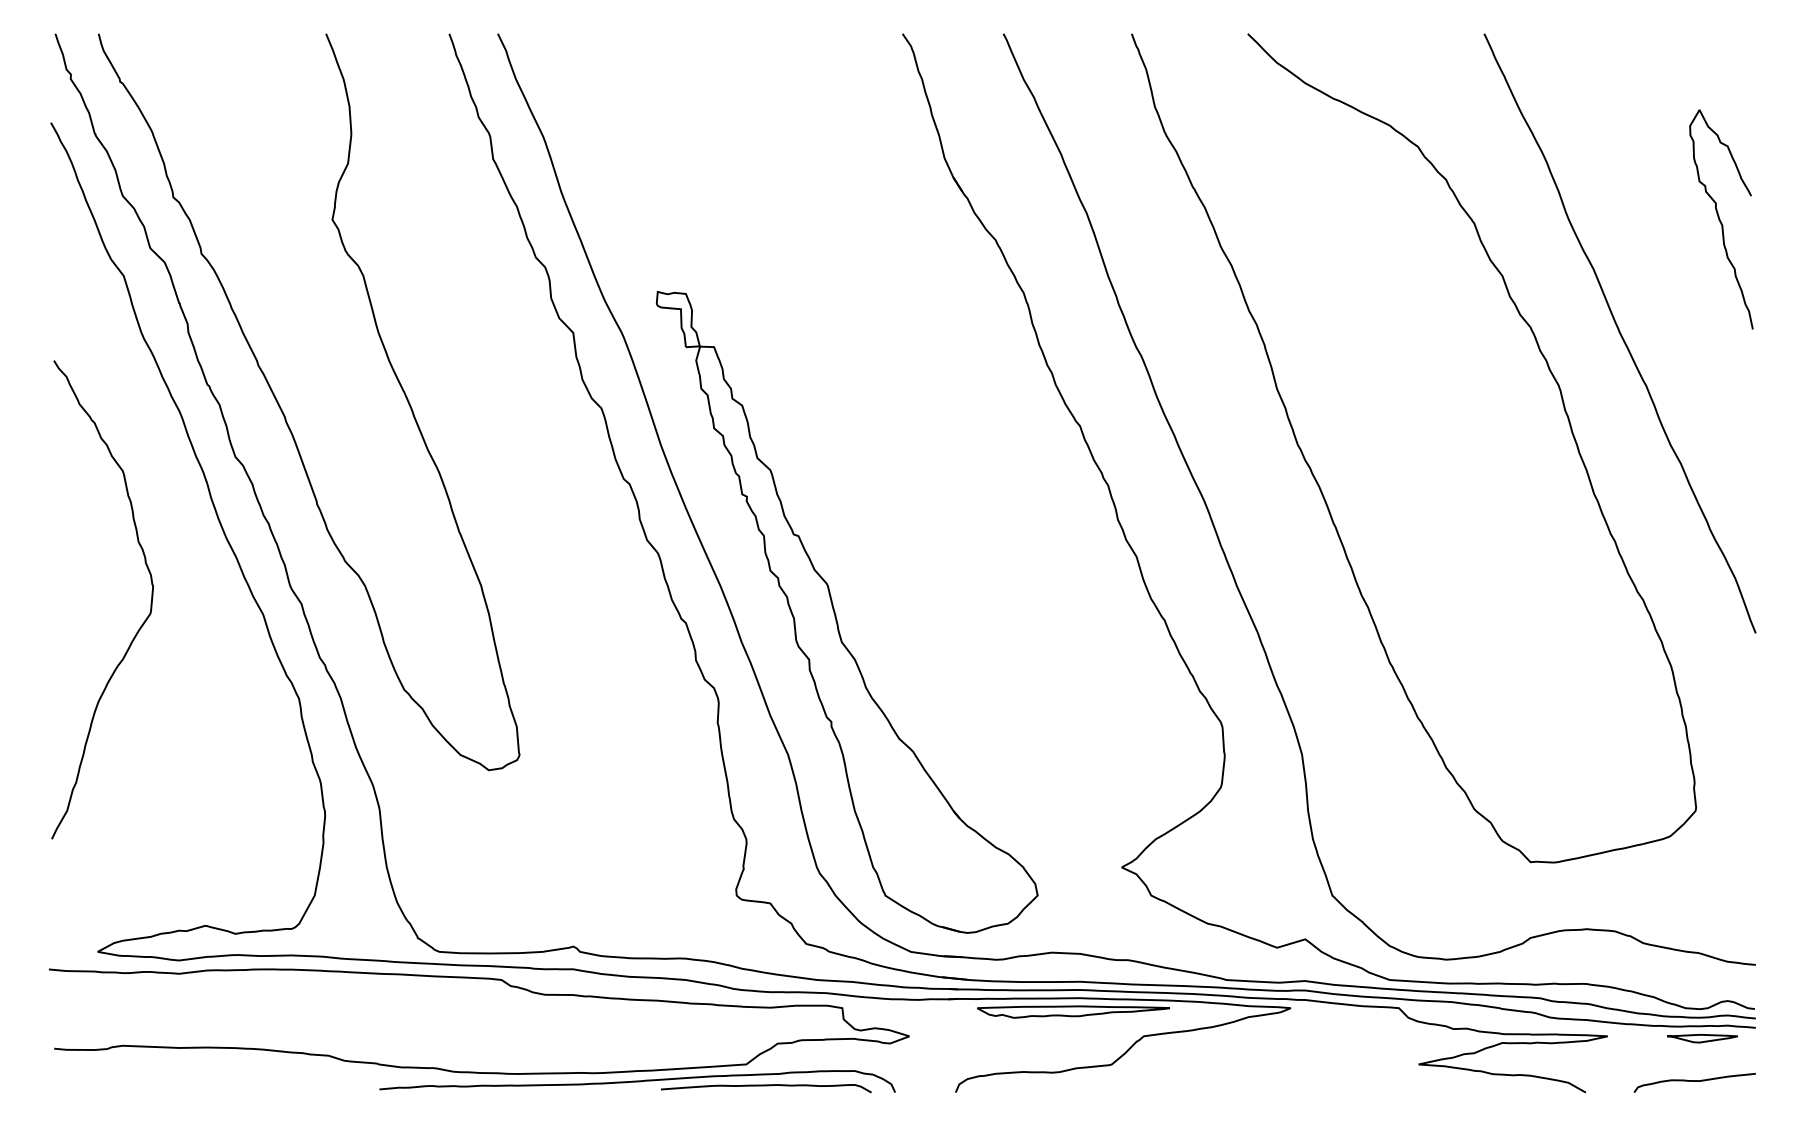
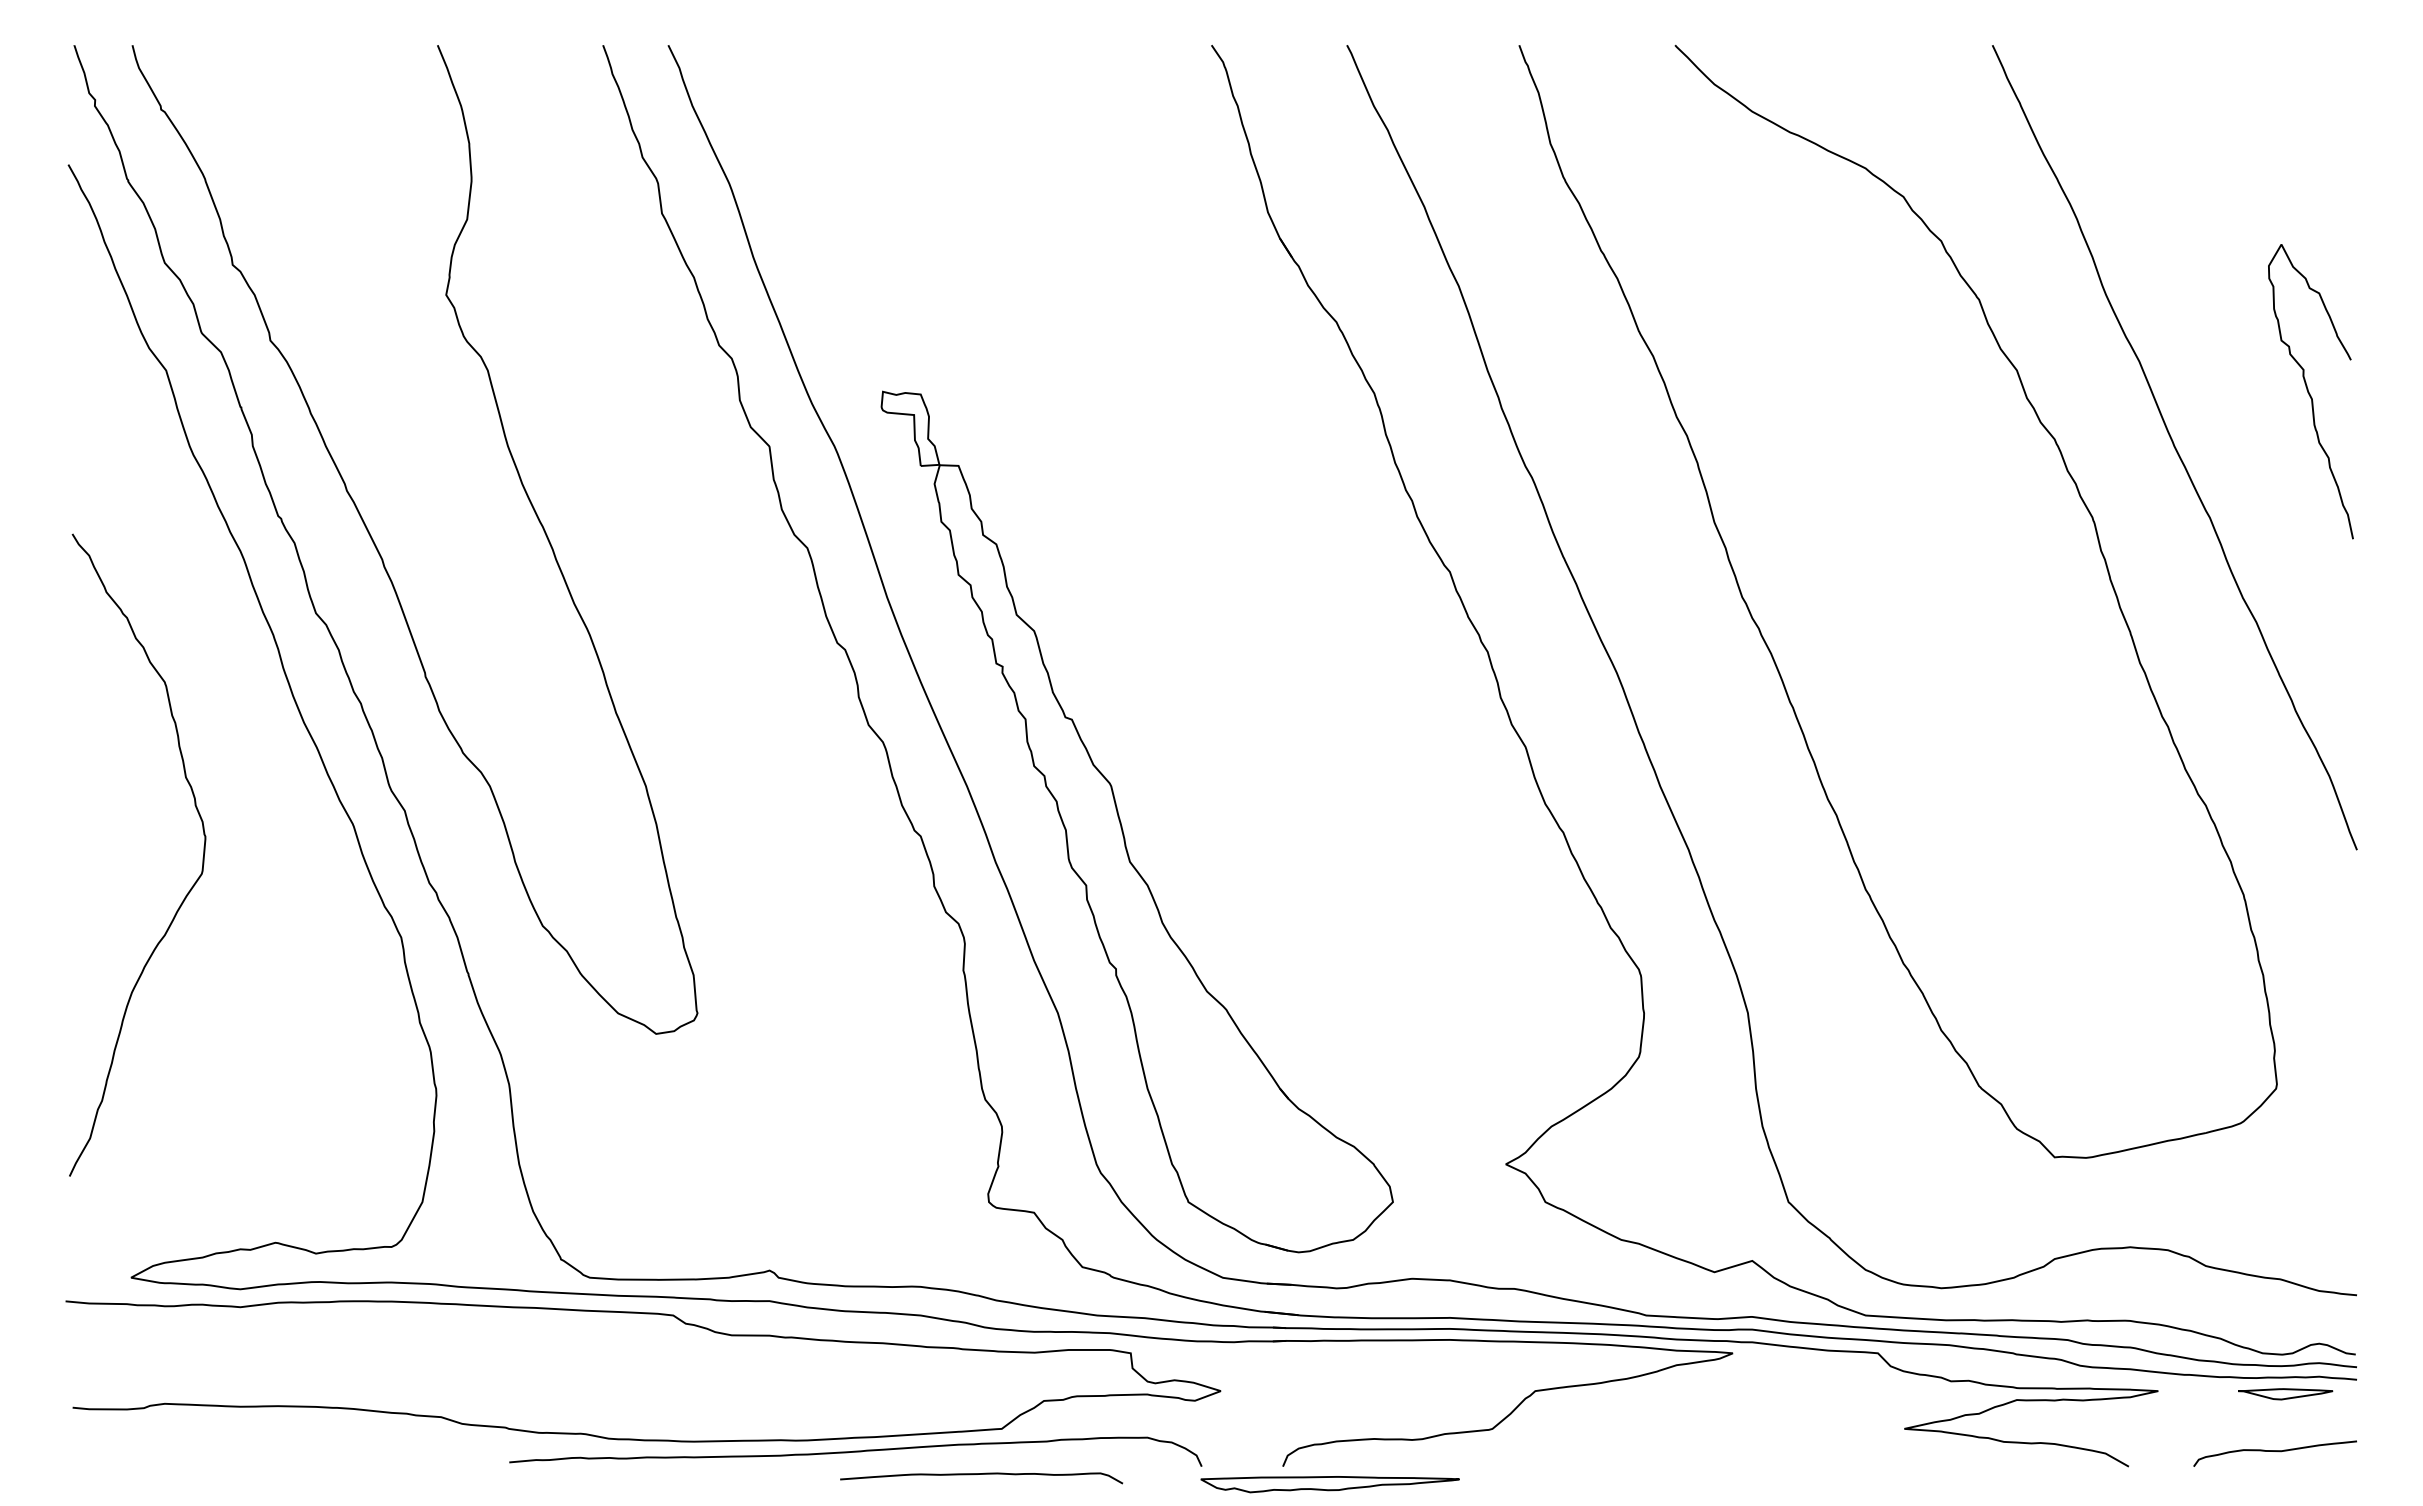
curve: (1720, 219) -> (2309, 391), moved
curve: (139, 627) -> (187, 892), moved
part: (1073, 1012) -> (1329, 1484), moved
curve: (766, 1085) -> (981, 1474), moved

